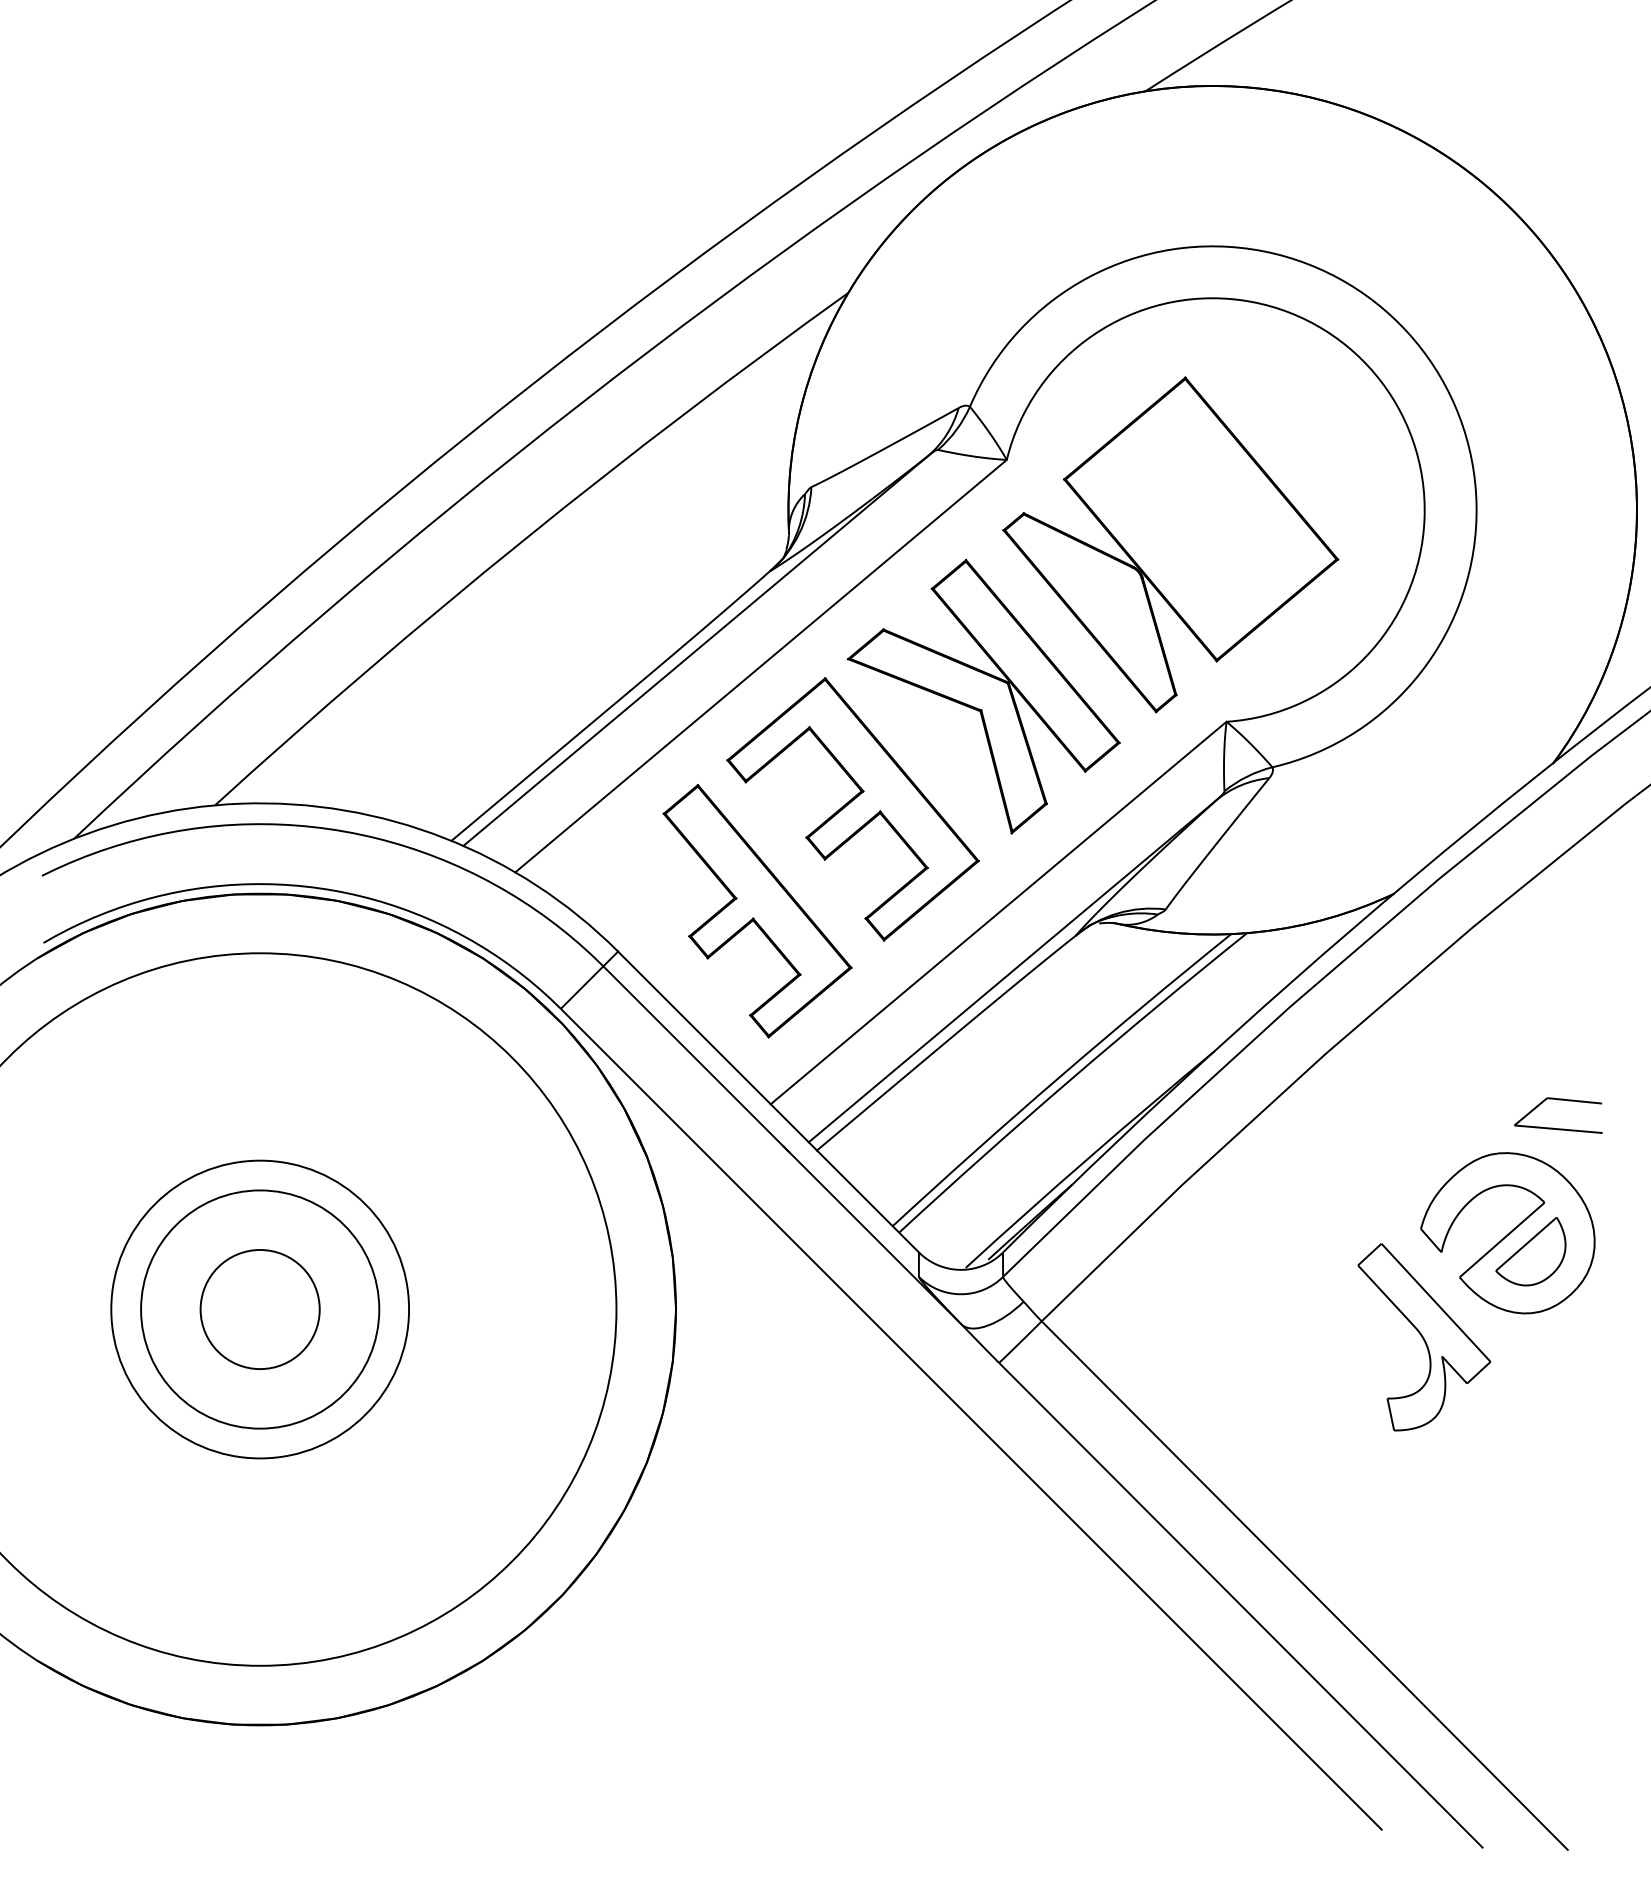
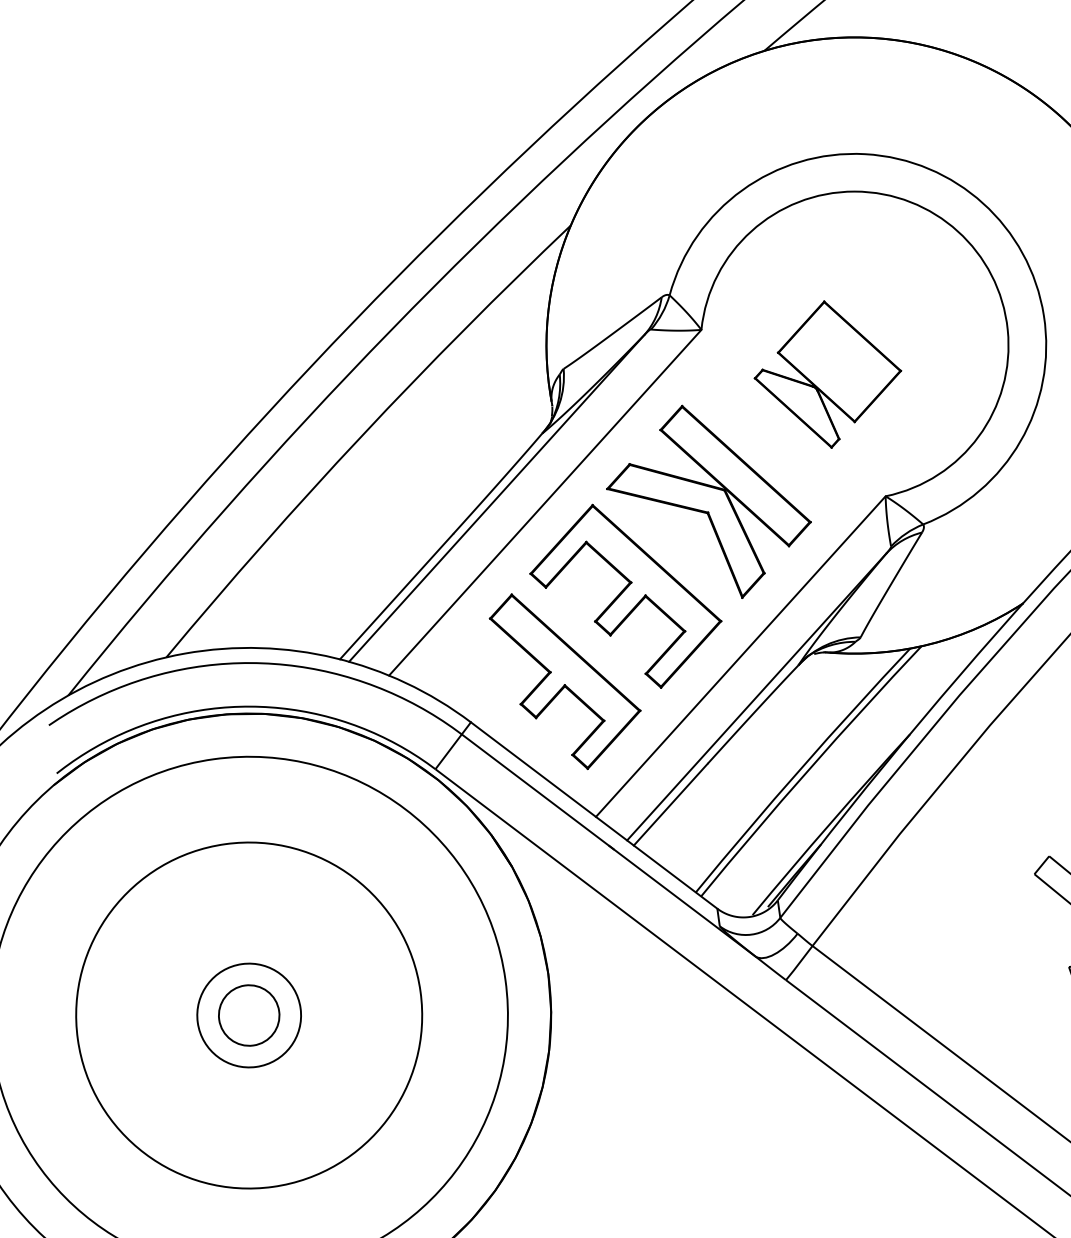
part: (1170, 544) -> (827, 374), size x0.6
circle: (259, 1309) -> (248, 1015), size x0.7
circle: (260, 1309) -> (249, 1015), size x0.6
circle: (260, 1309) -> (249, 1015), size x1.6

